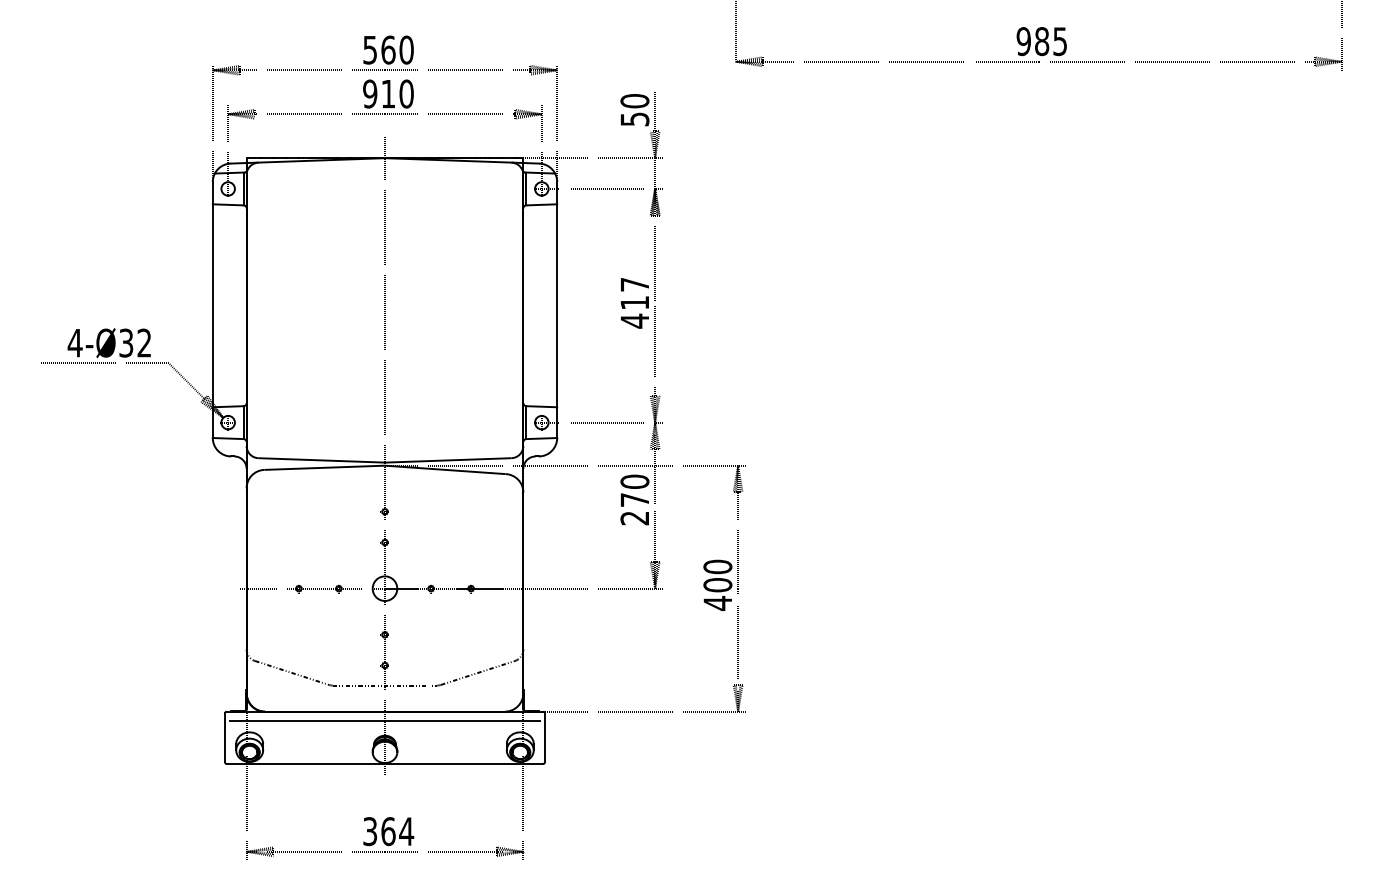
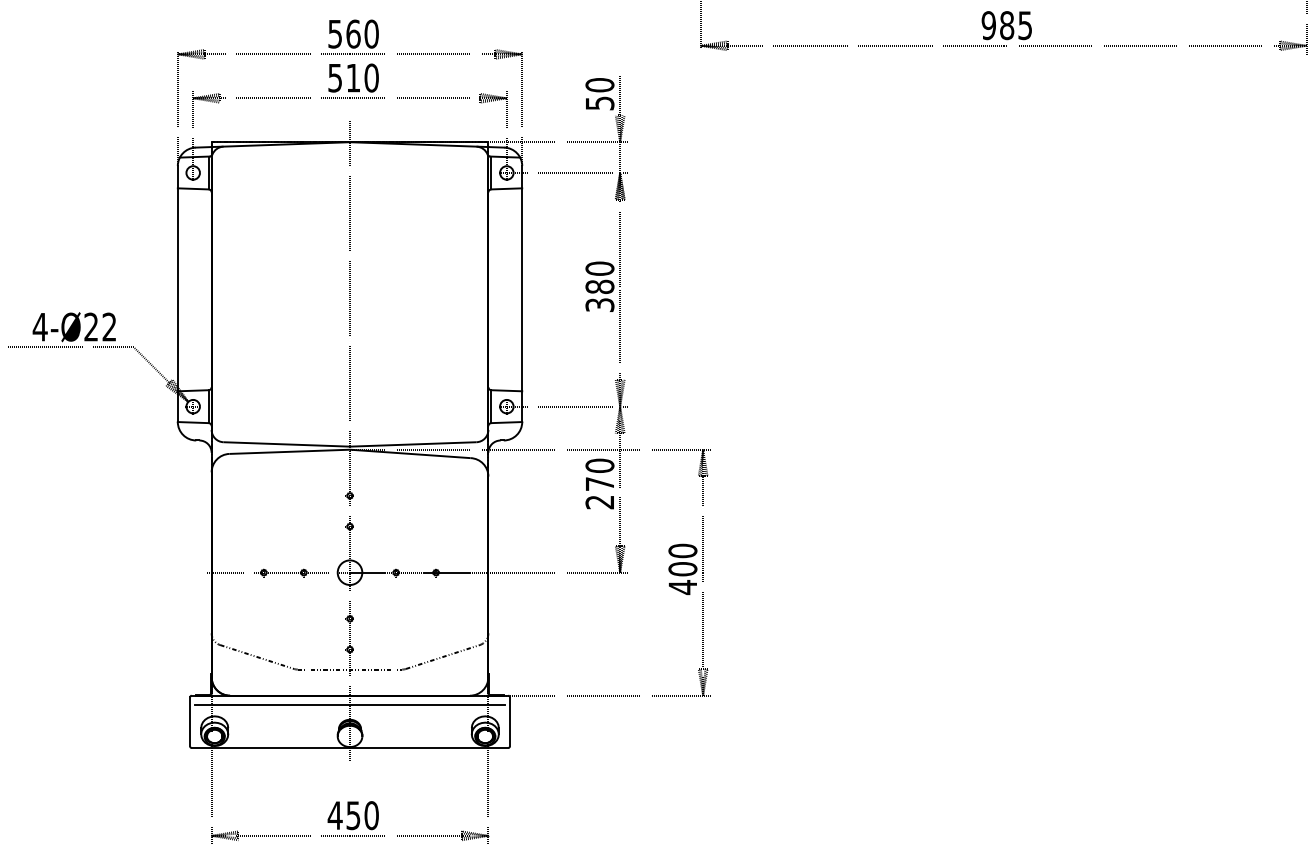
text: (370, 93) -> (335, 77), 910 -> 510
text: (634, 302) -> (599, 286), 417 -> 380
text: (126, 342) -> (91, 326), 4-Ø32 -> 4-Ø22
text: (388, 831) -> (353, 815), 364 -> 450

